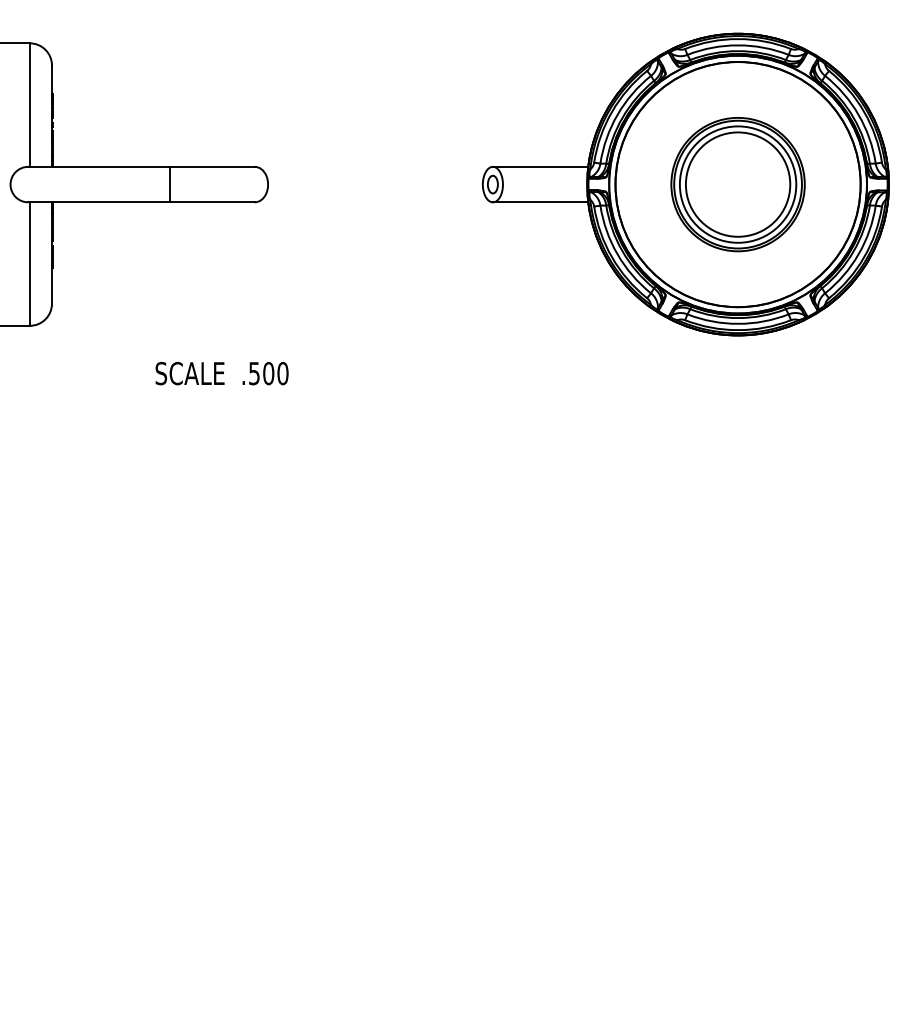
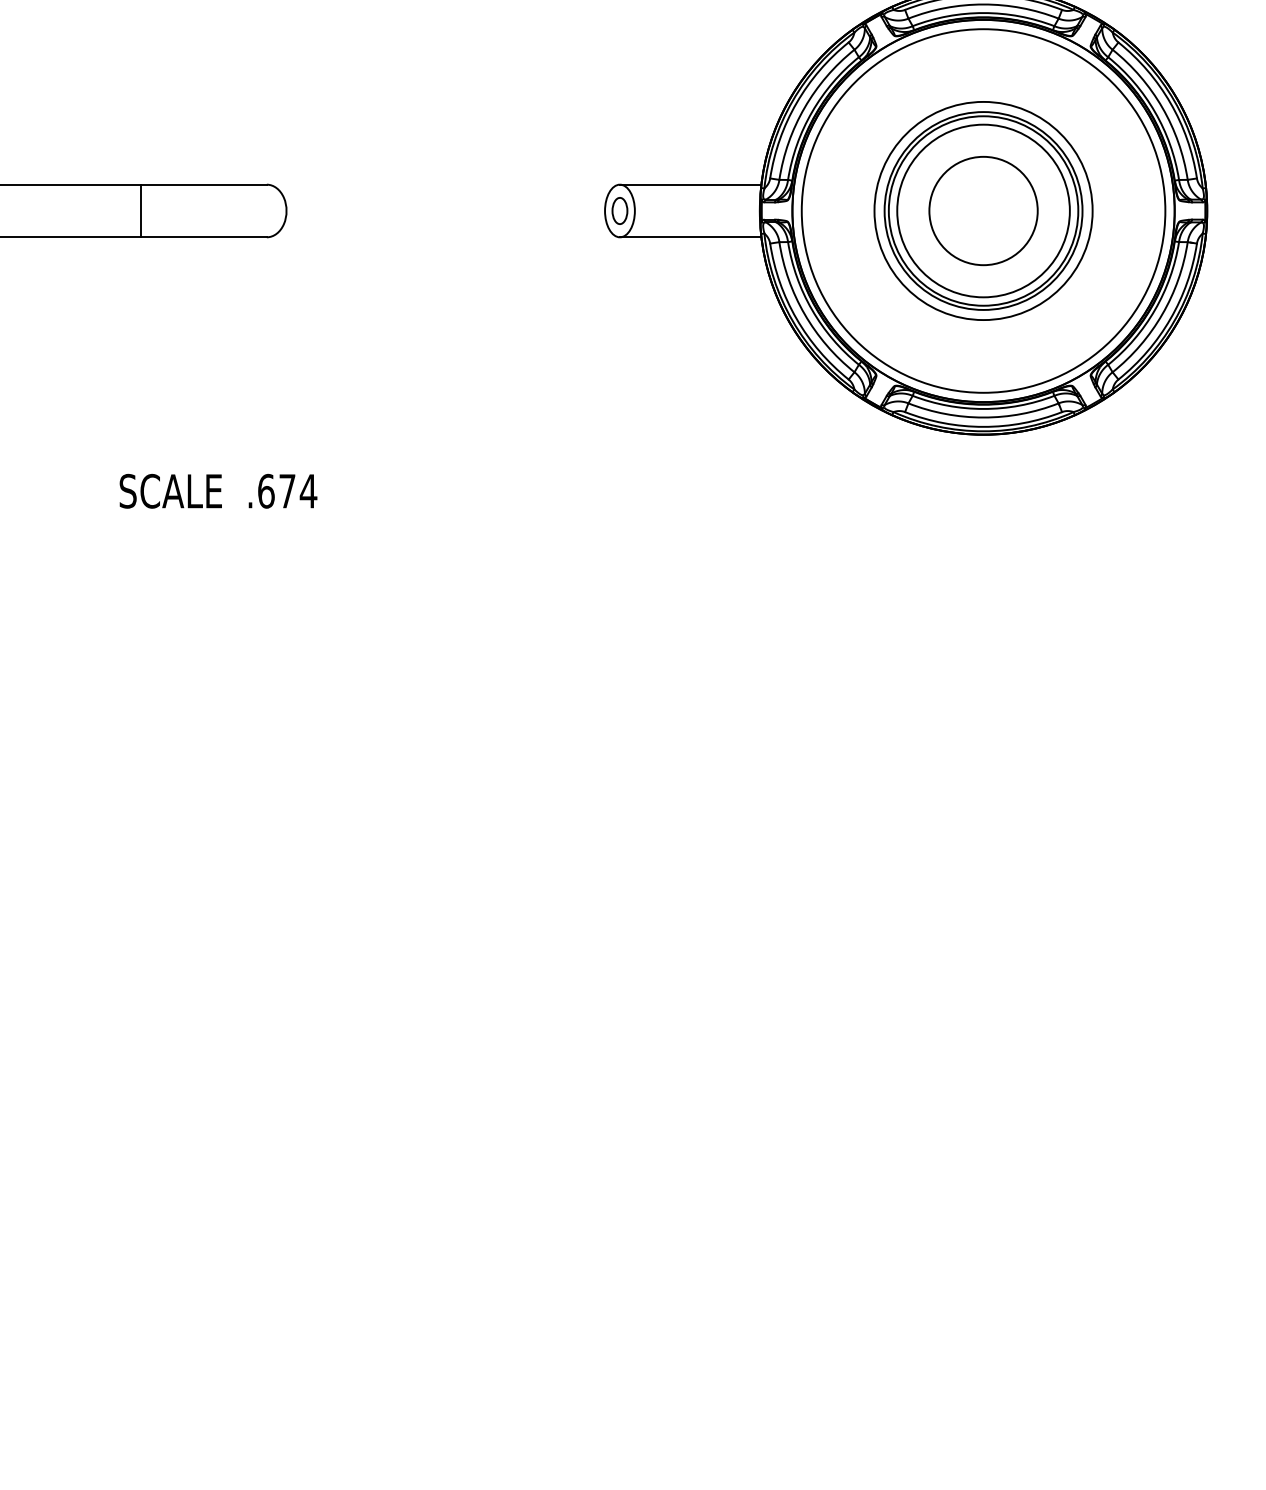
circle: (737, 184) -> (982, 210), size x0.6
circle: (737, 184) -> (982, 210), size x0.7
text: (268, 373) -> (287, 491), .500 -> .674

